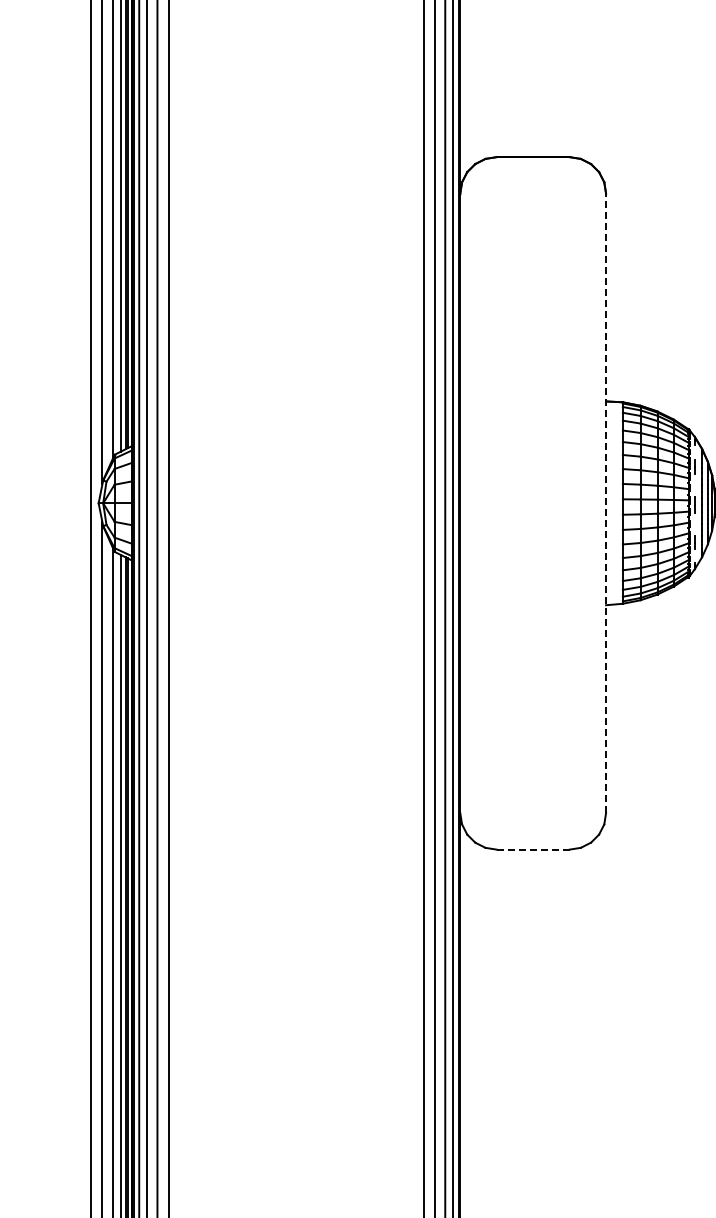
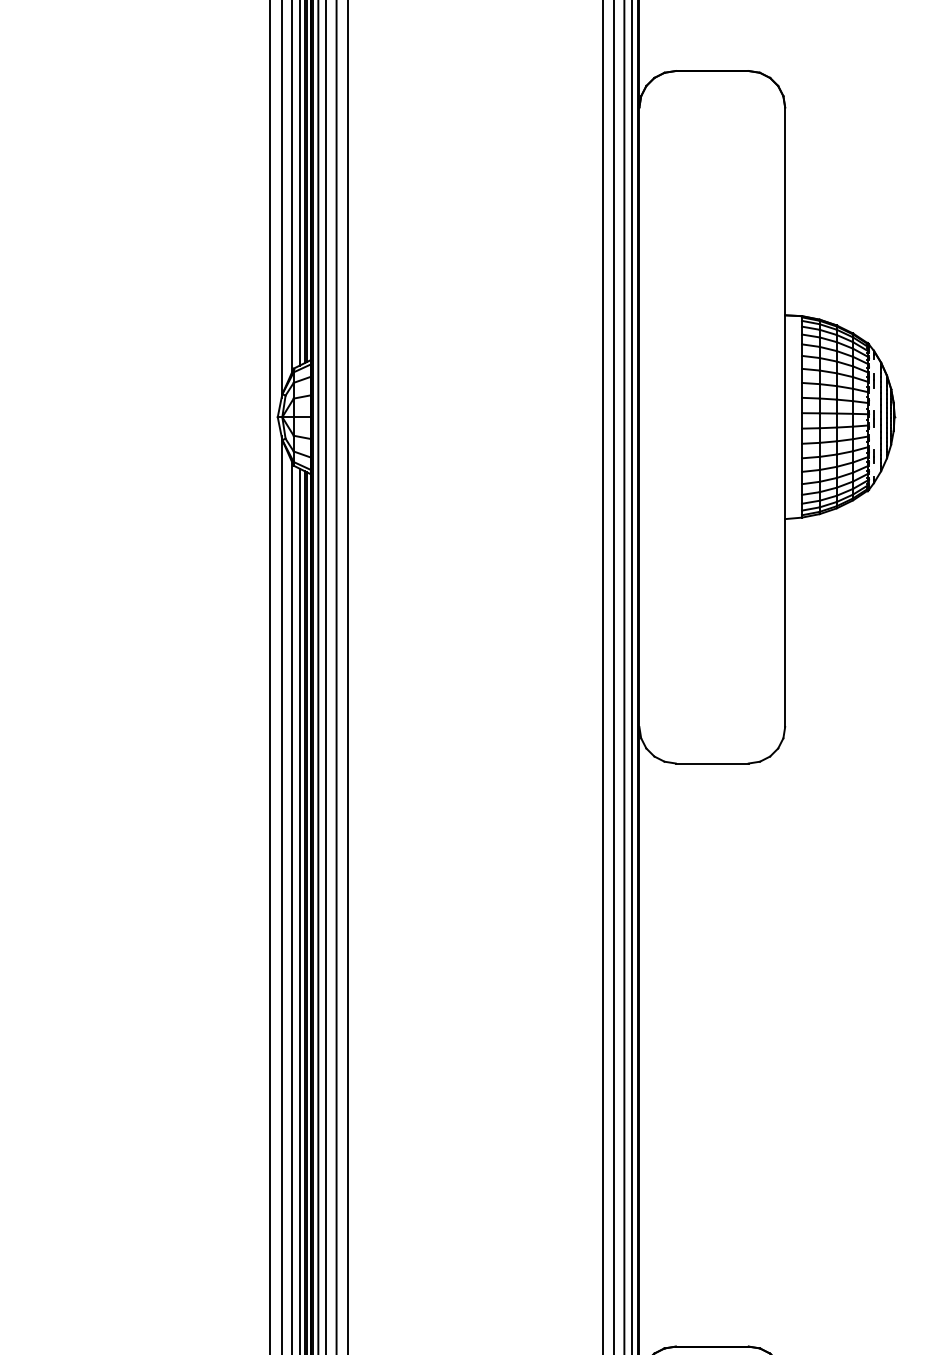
line: (606, 503) -> (785, 417), dashed -> solid
line: (533, 849) -> (712, 763), dashed -> solid

